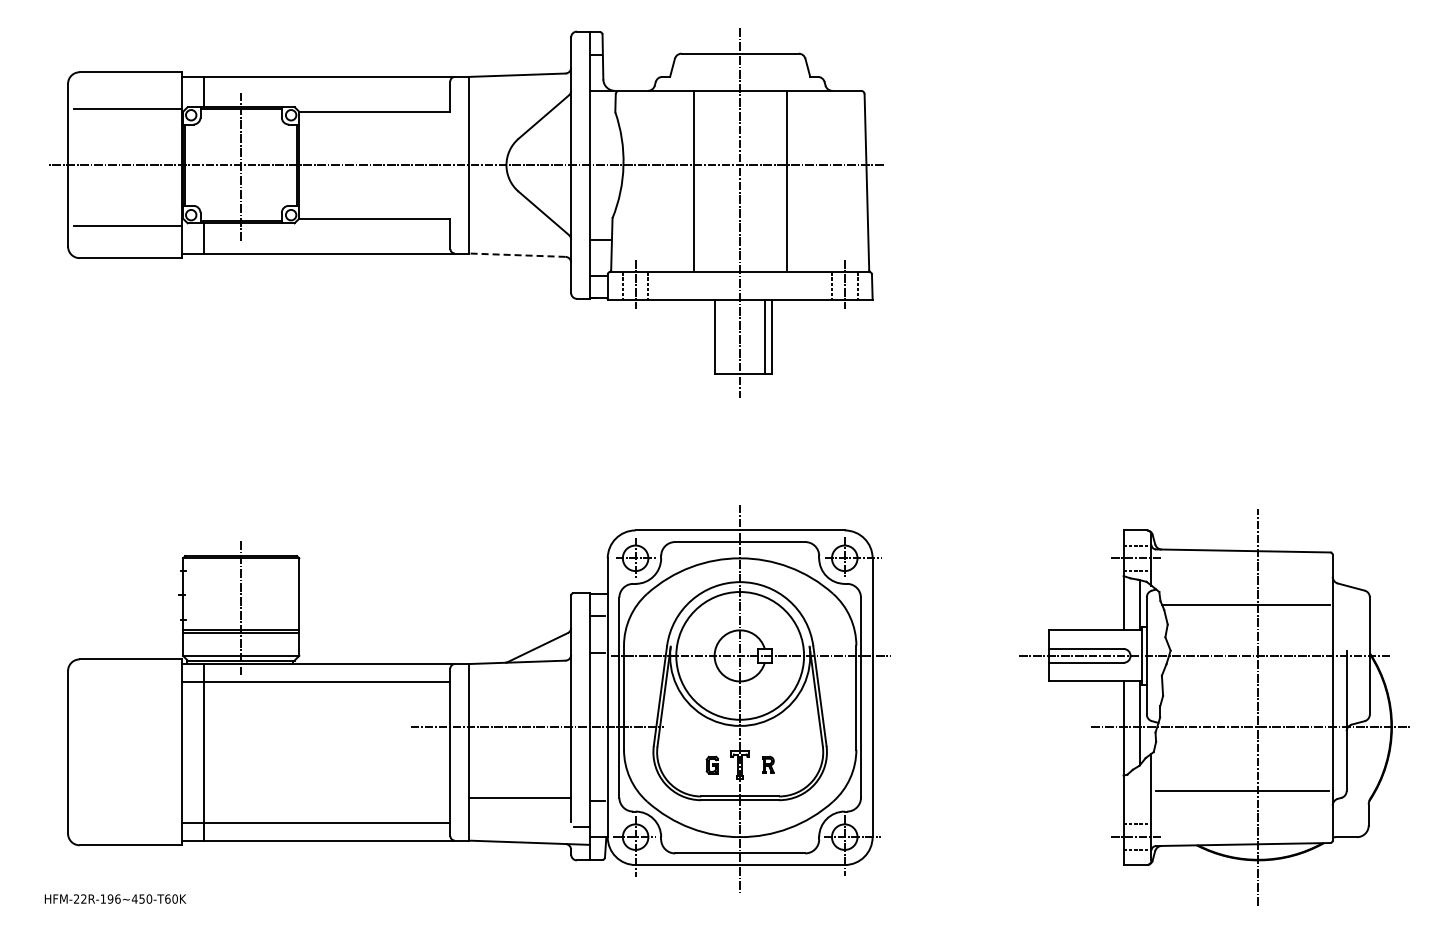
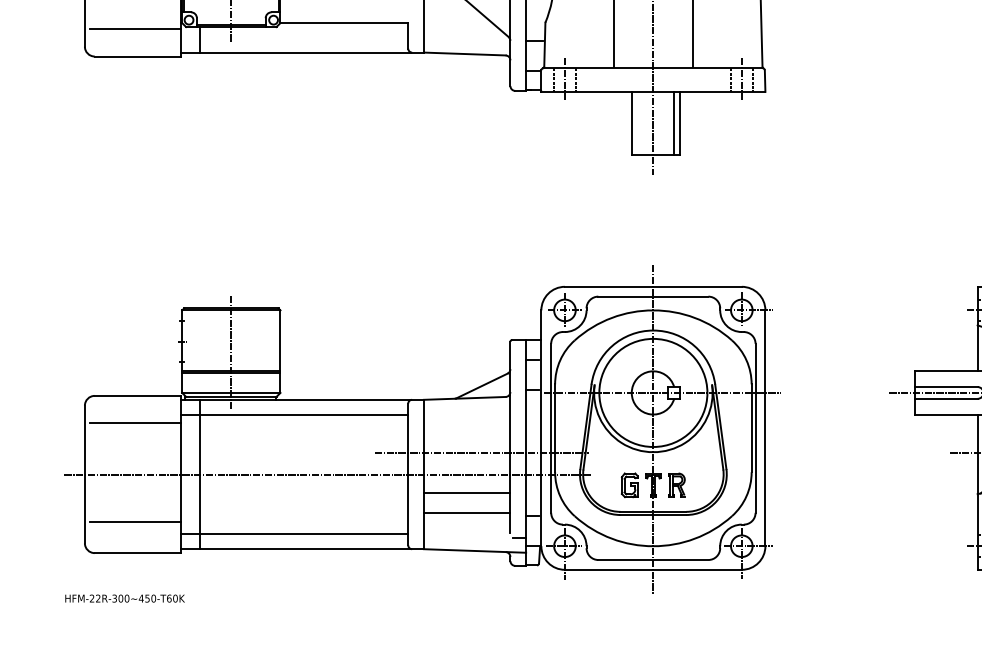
line: (516, 255) -> (464, 54), dashed -> solid
line: (127, 691) -> (135, 423), added
line: (354, 752) -> (327, 474), added
part: (768, 764) -> (677, 484), size x1.67
part: (712, 765) -> (629, 485), size x1.67
line: (519, 774) -> (466, 493), added
line: (127, 808) -> (135, 522), added
text: (110, 898) -> (120, 598), HFM-22R-196~450-T60K -> HFM-22R-300~450-T60K

